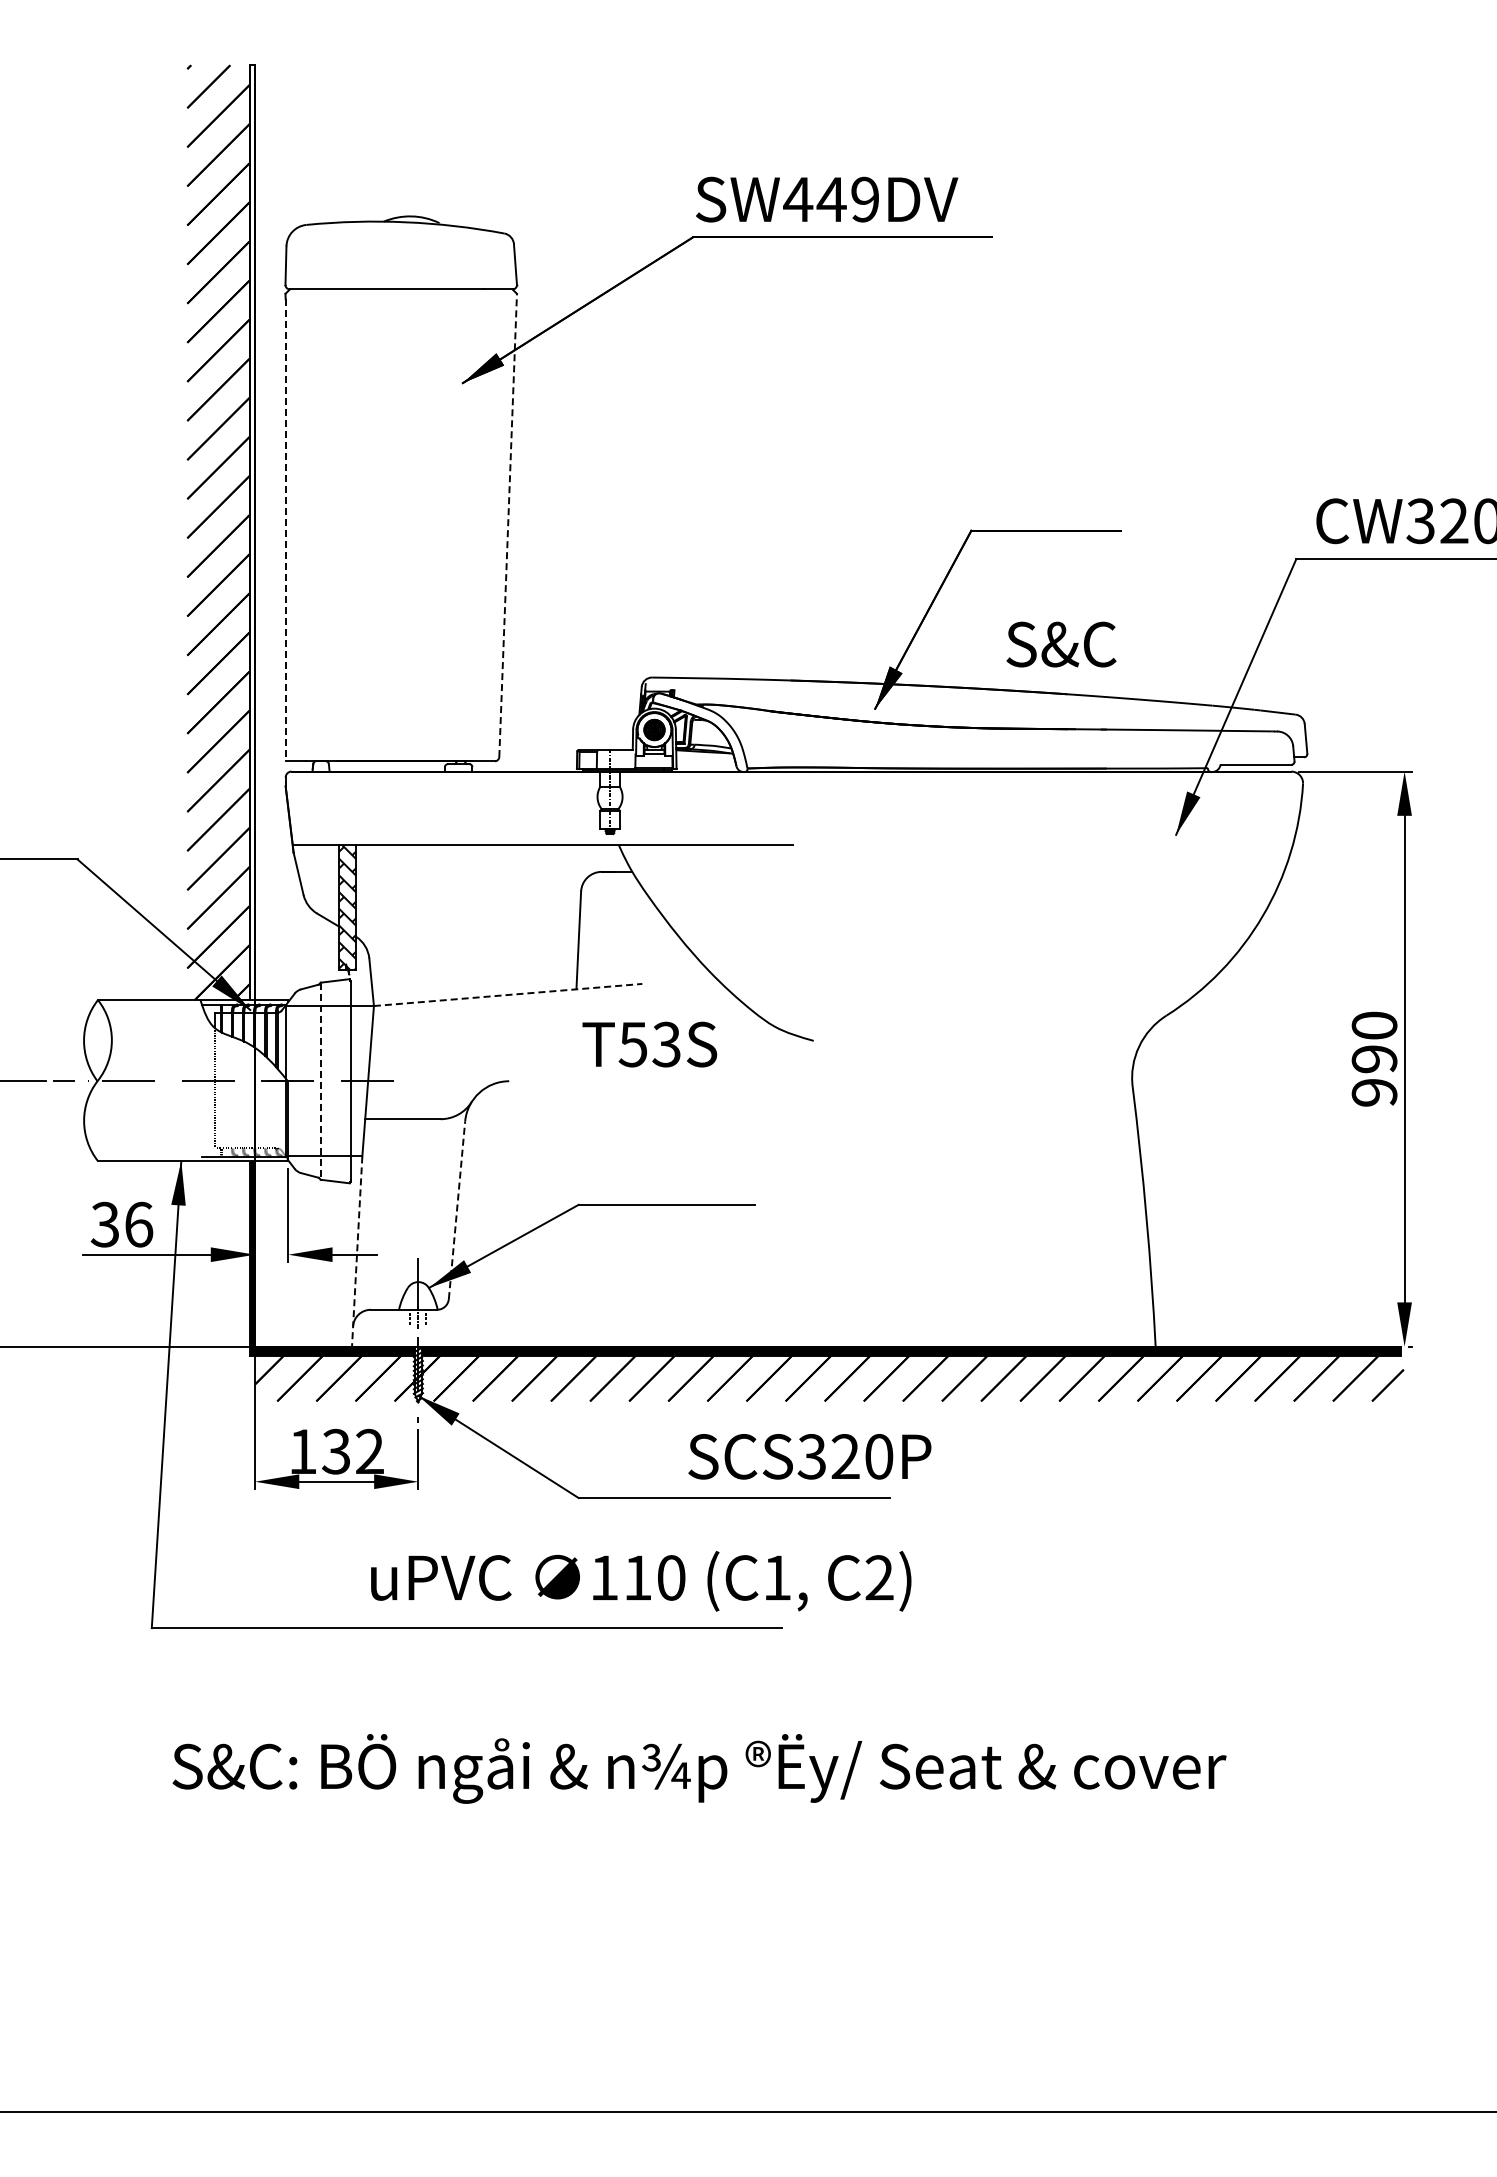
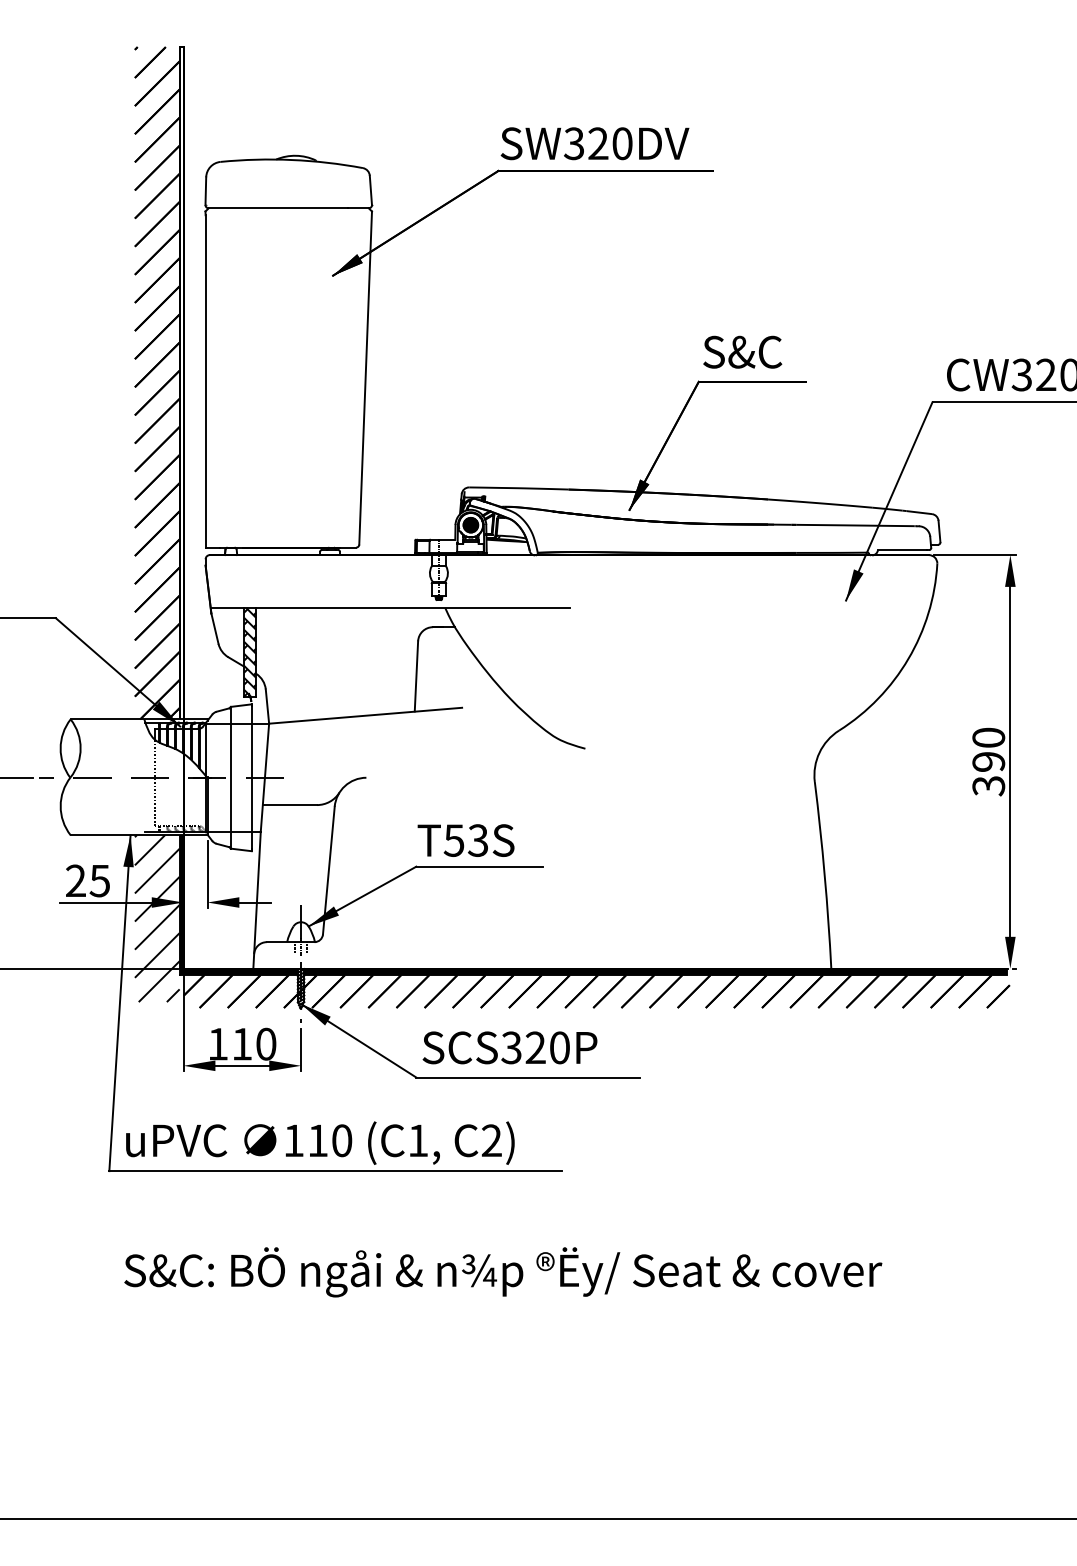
text: (831, 199) -> (598, 143), SW449DV -> SW320DV
line: (508, 525) -> (365, 378), dashed -> solid
line: (285, 530) -> (205, 381), dashed -> solid
text: (1061, 644) -> (742, 352), moved
line: (508, 994) -> (365, 715), dashed -> solid
text: (649, 1044) -> (465, 840), moved
line: (320, 1081) -> (230, 777), dashed -> solid
text: (1374, 1093) -> (988, 786), 990 -> 390
line: (457, 1209) -> (329, 870), dashed -> solid
text: (121, 1224) -> (87, 880), 36 -> 25
line: (357, 1252) -> (257, 900), dashed -> solid
hatch: (218, 1277) -> (157, 918), added
text: (352, 1451) -> (253, 1044), 132 -> 110
text: (809, 1456) -> (509, 1047), moved
text: (641, 1581) -> (320, 1143), moved

